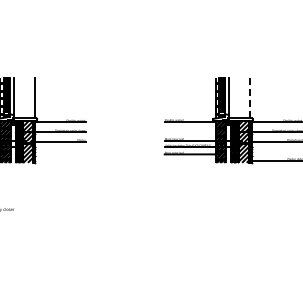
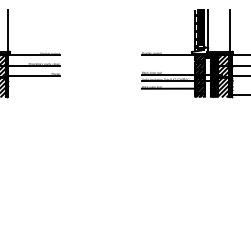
line: (250, 97) -> (230, 29), dashed -> solid

